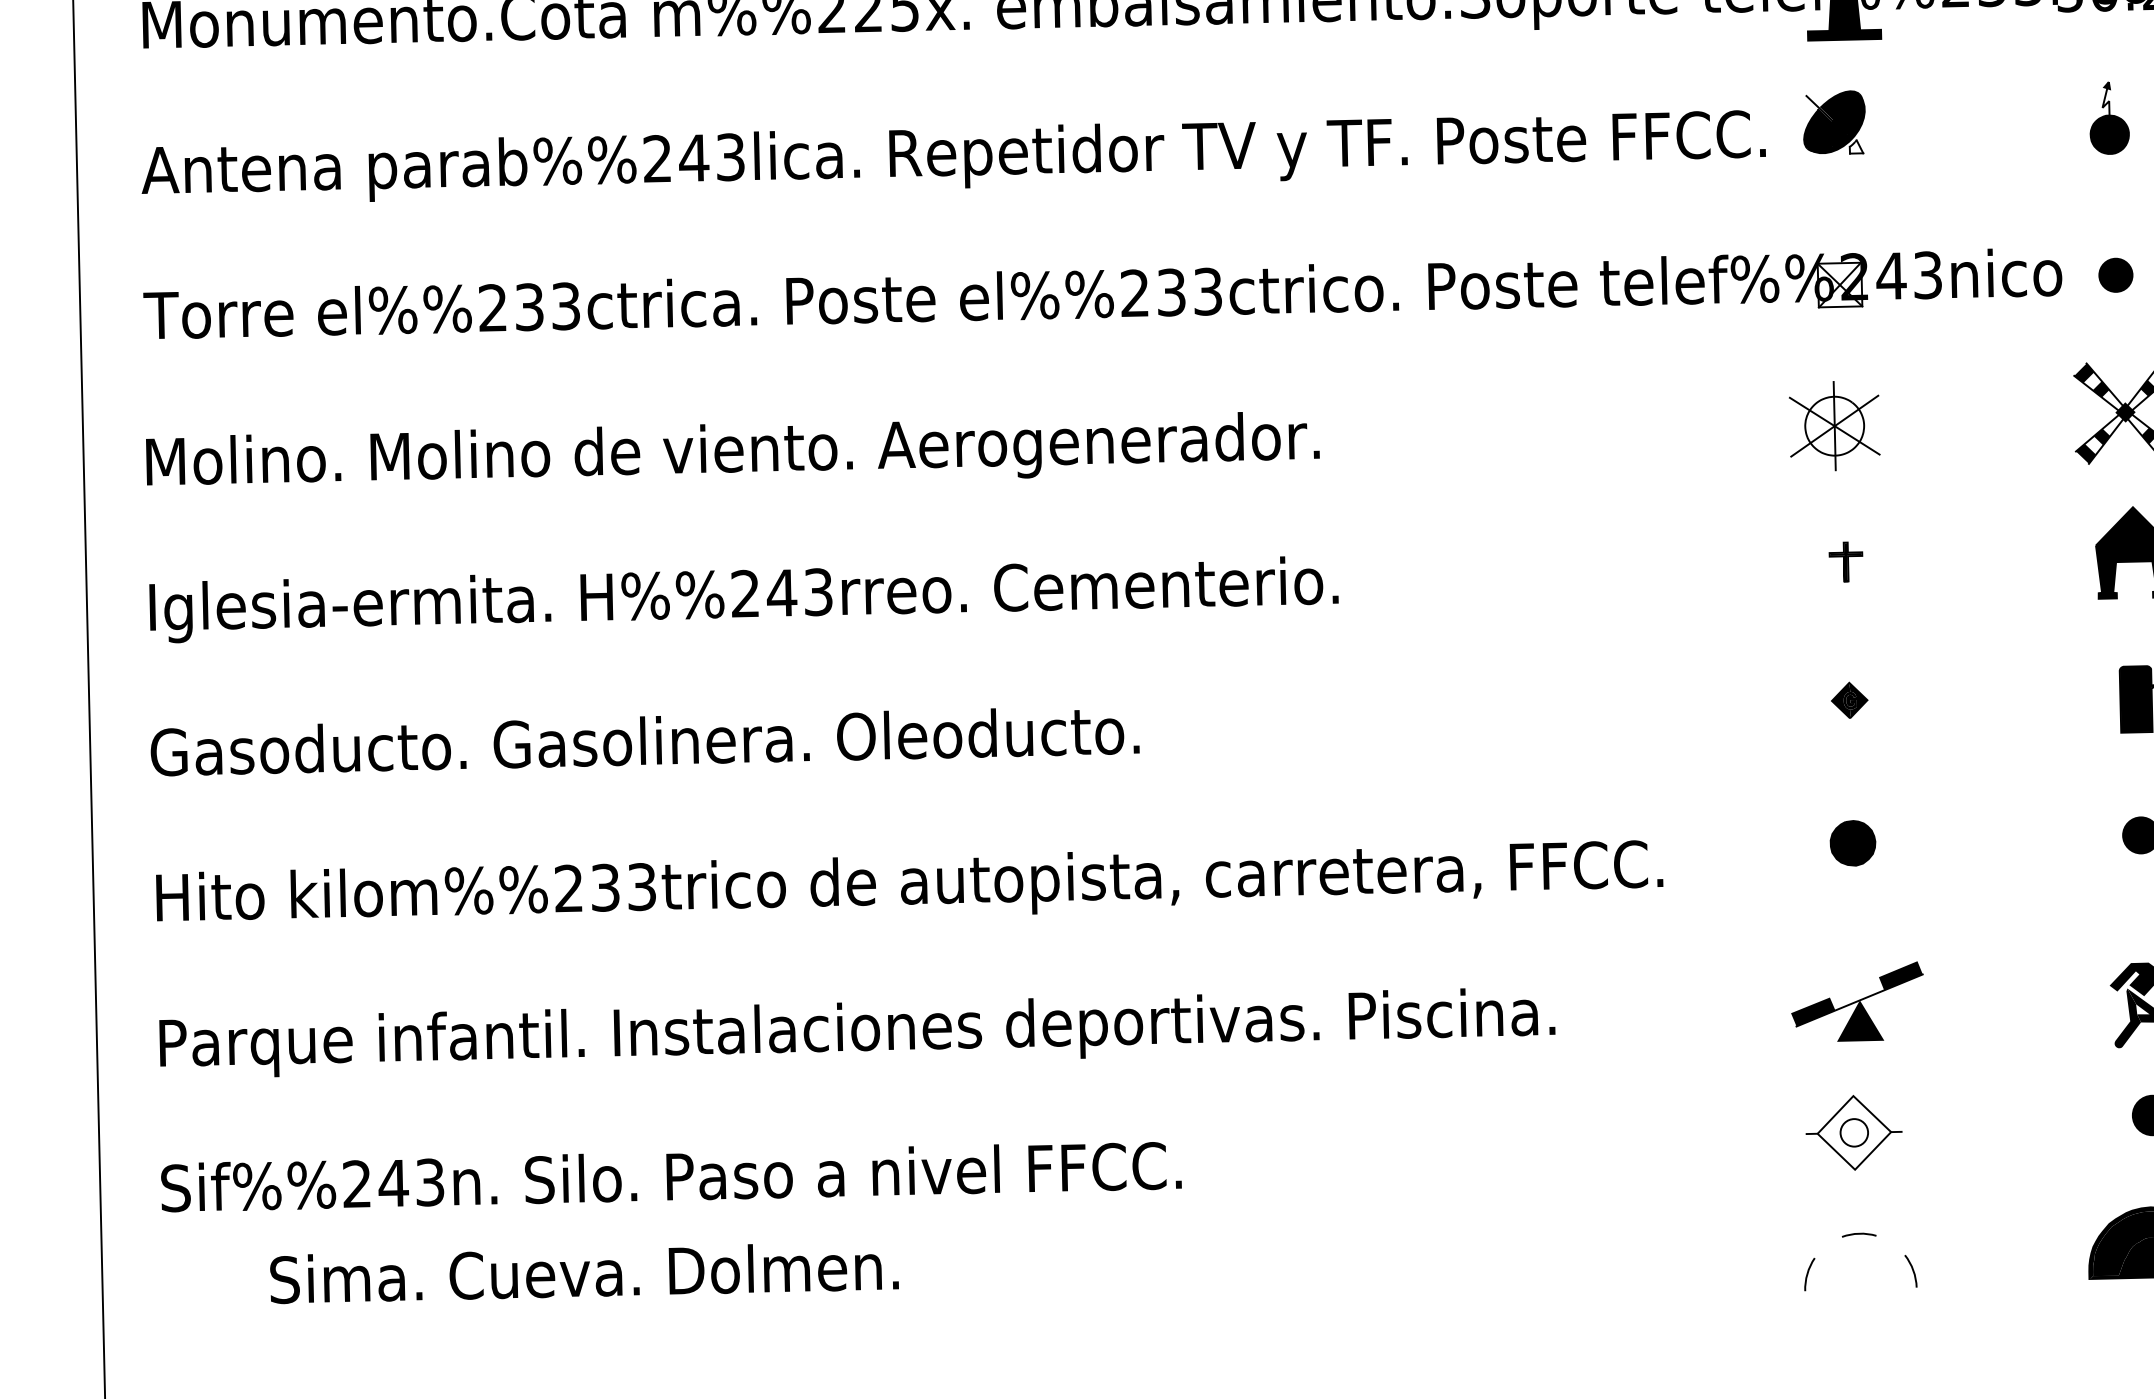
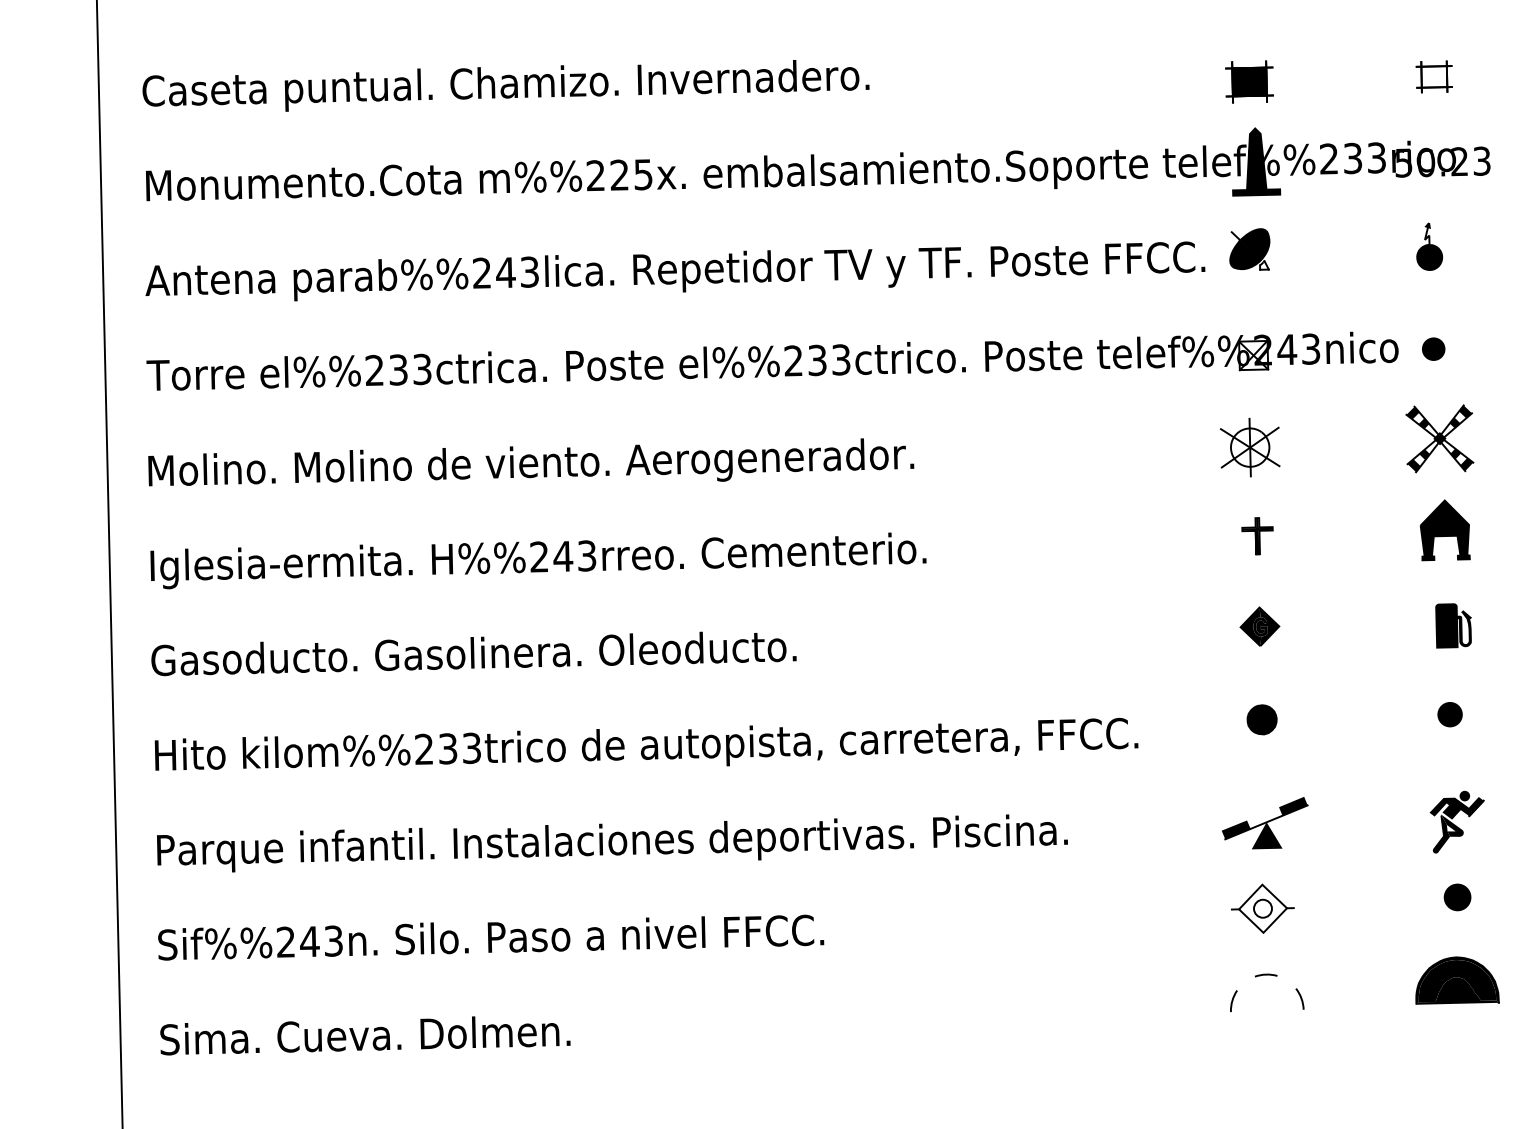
part: (1845, 562) -> (1257, 536), size x1.43
part: (1848, 700) -> (1259, 626), size x1.67
text: (584, 1273) -> (365, 1035), moved

